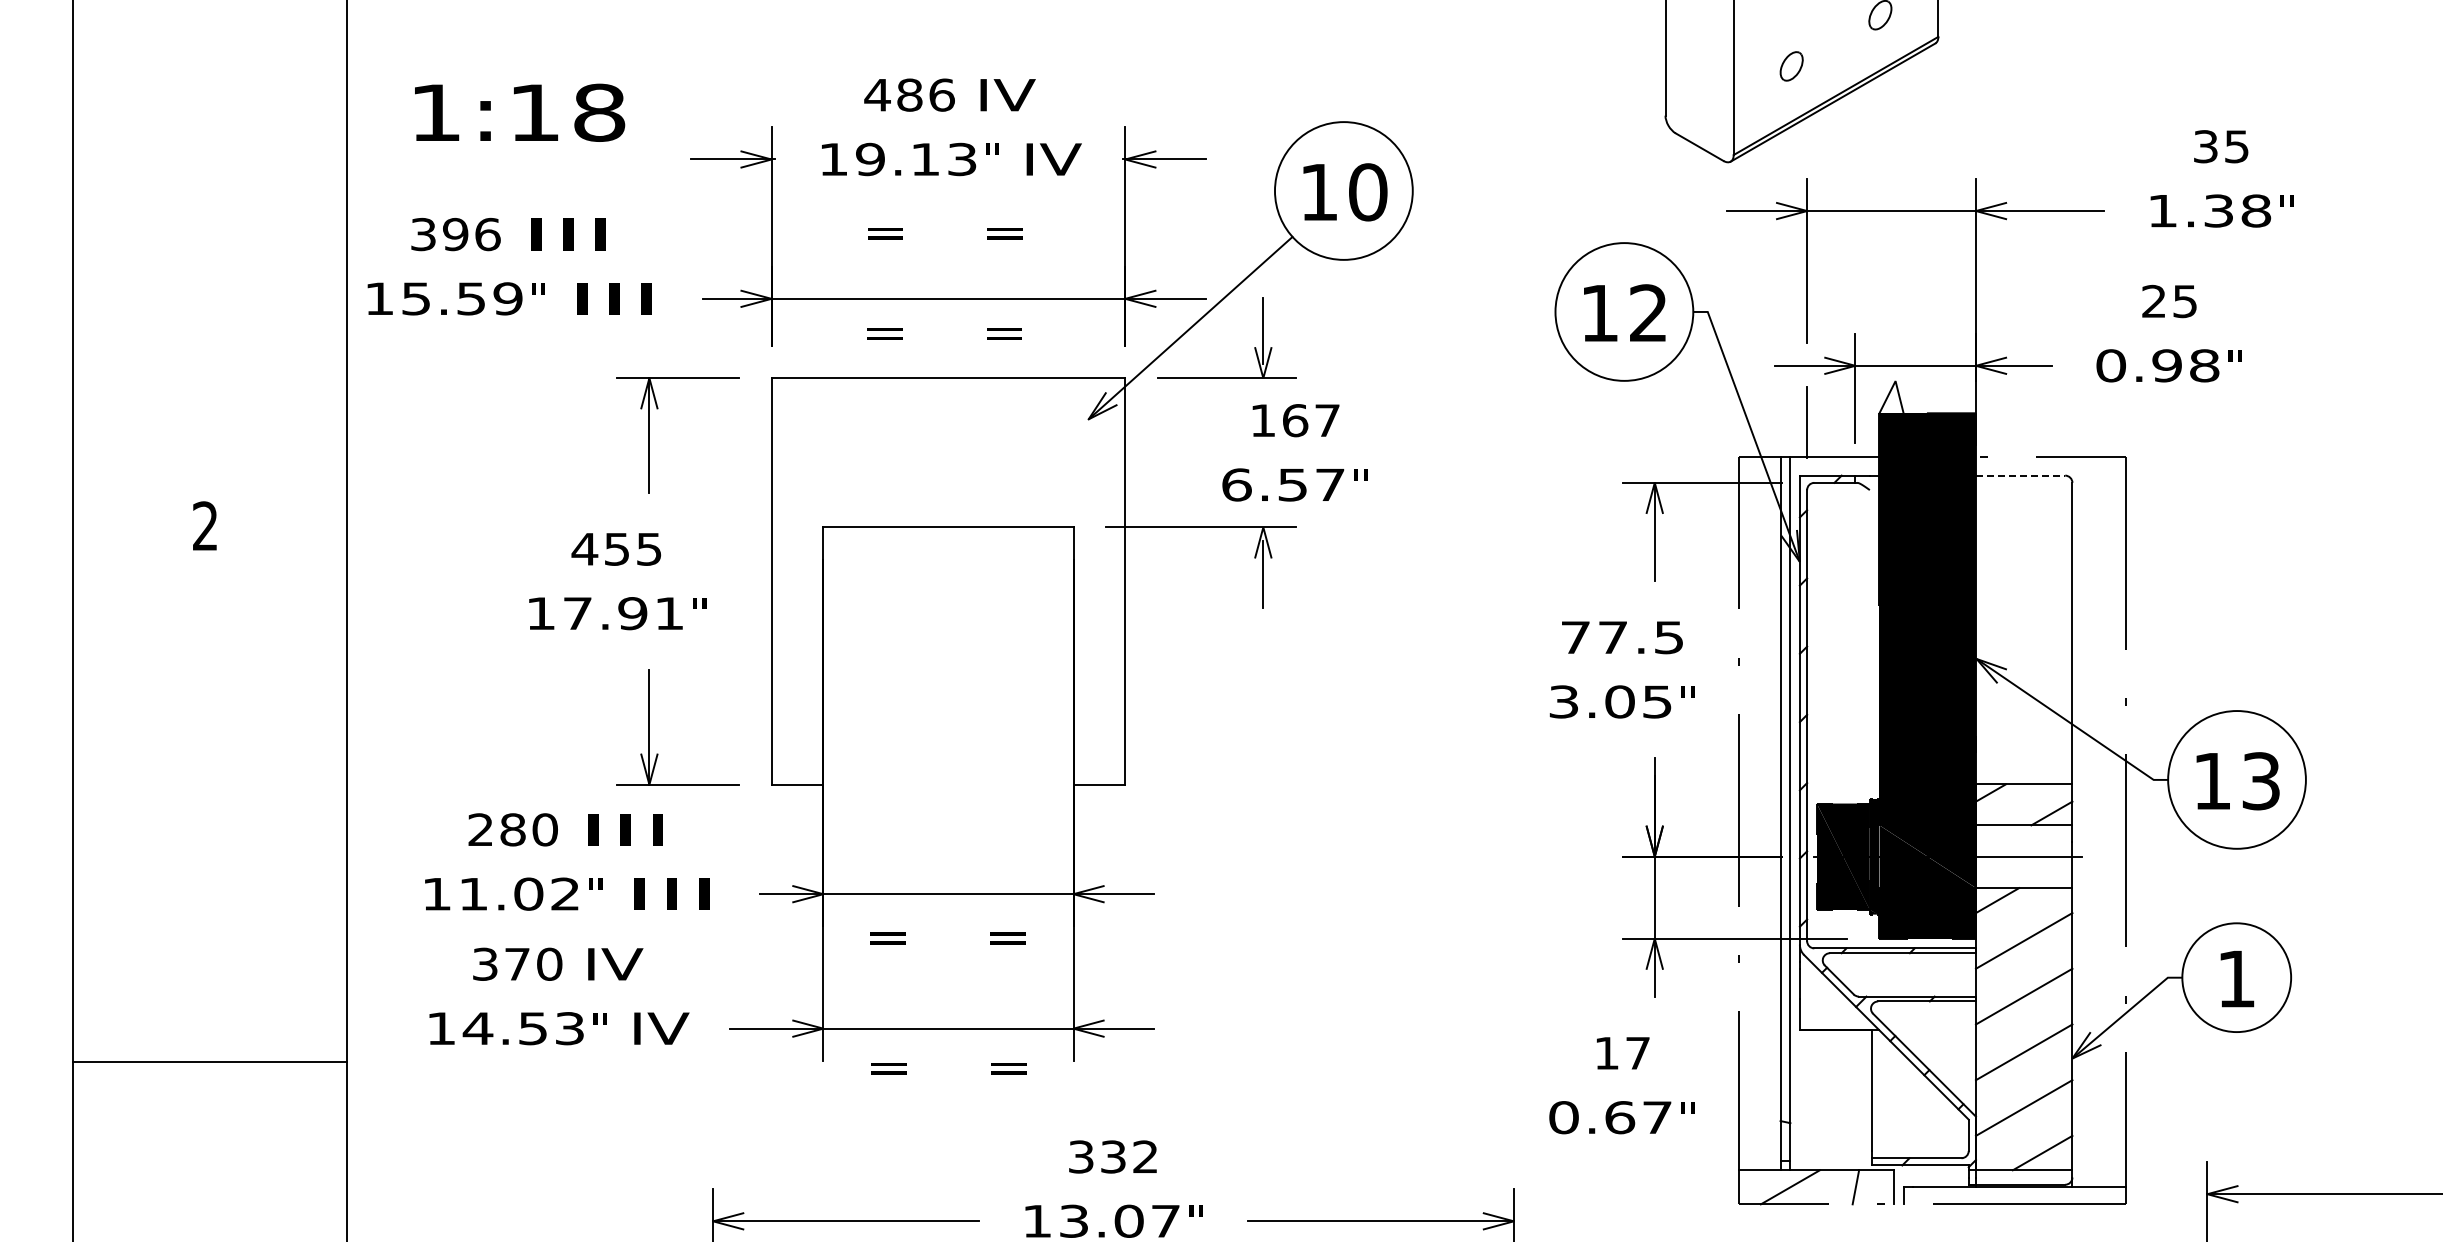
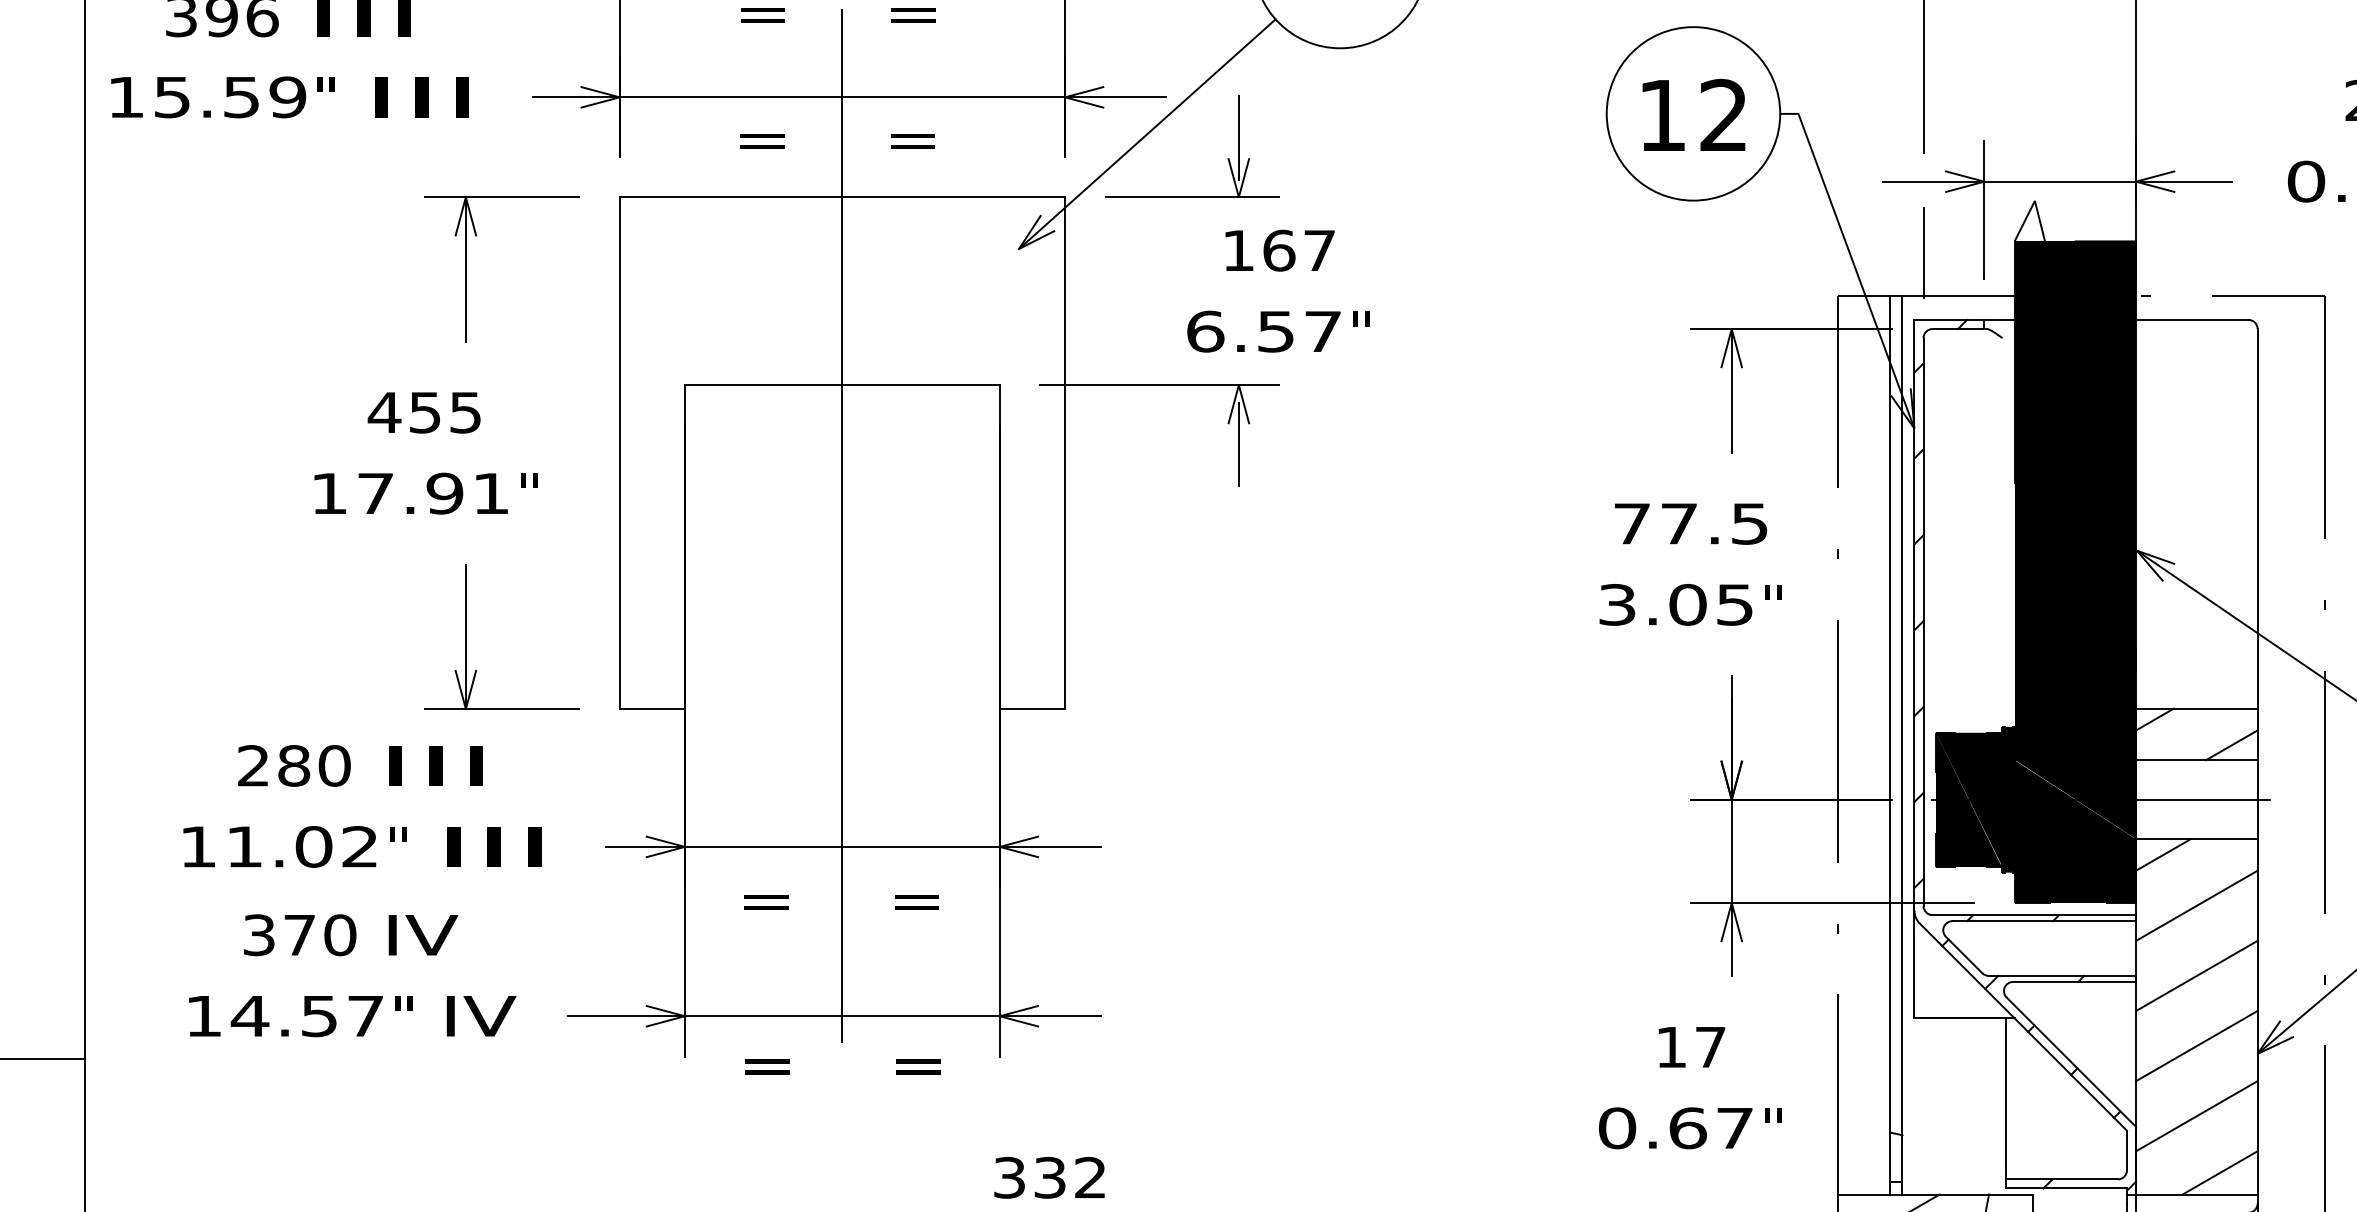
line: (2020, 475) -> (2192, 319), dashed -> solid
line: (948, 639) -> (842, 526), added
text: (569, 1028) -> (365, 1016), 14.53 -> 14.57

